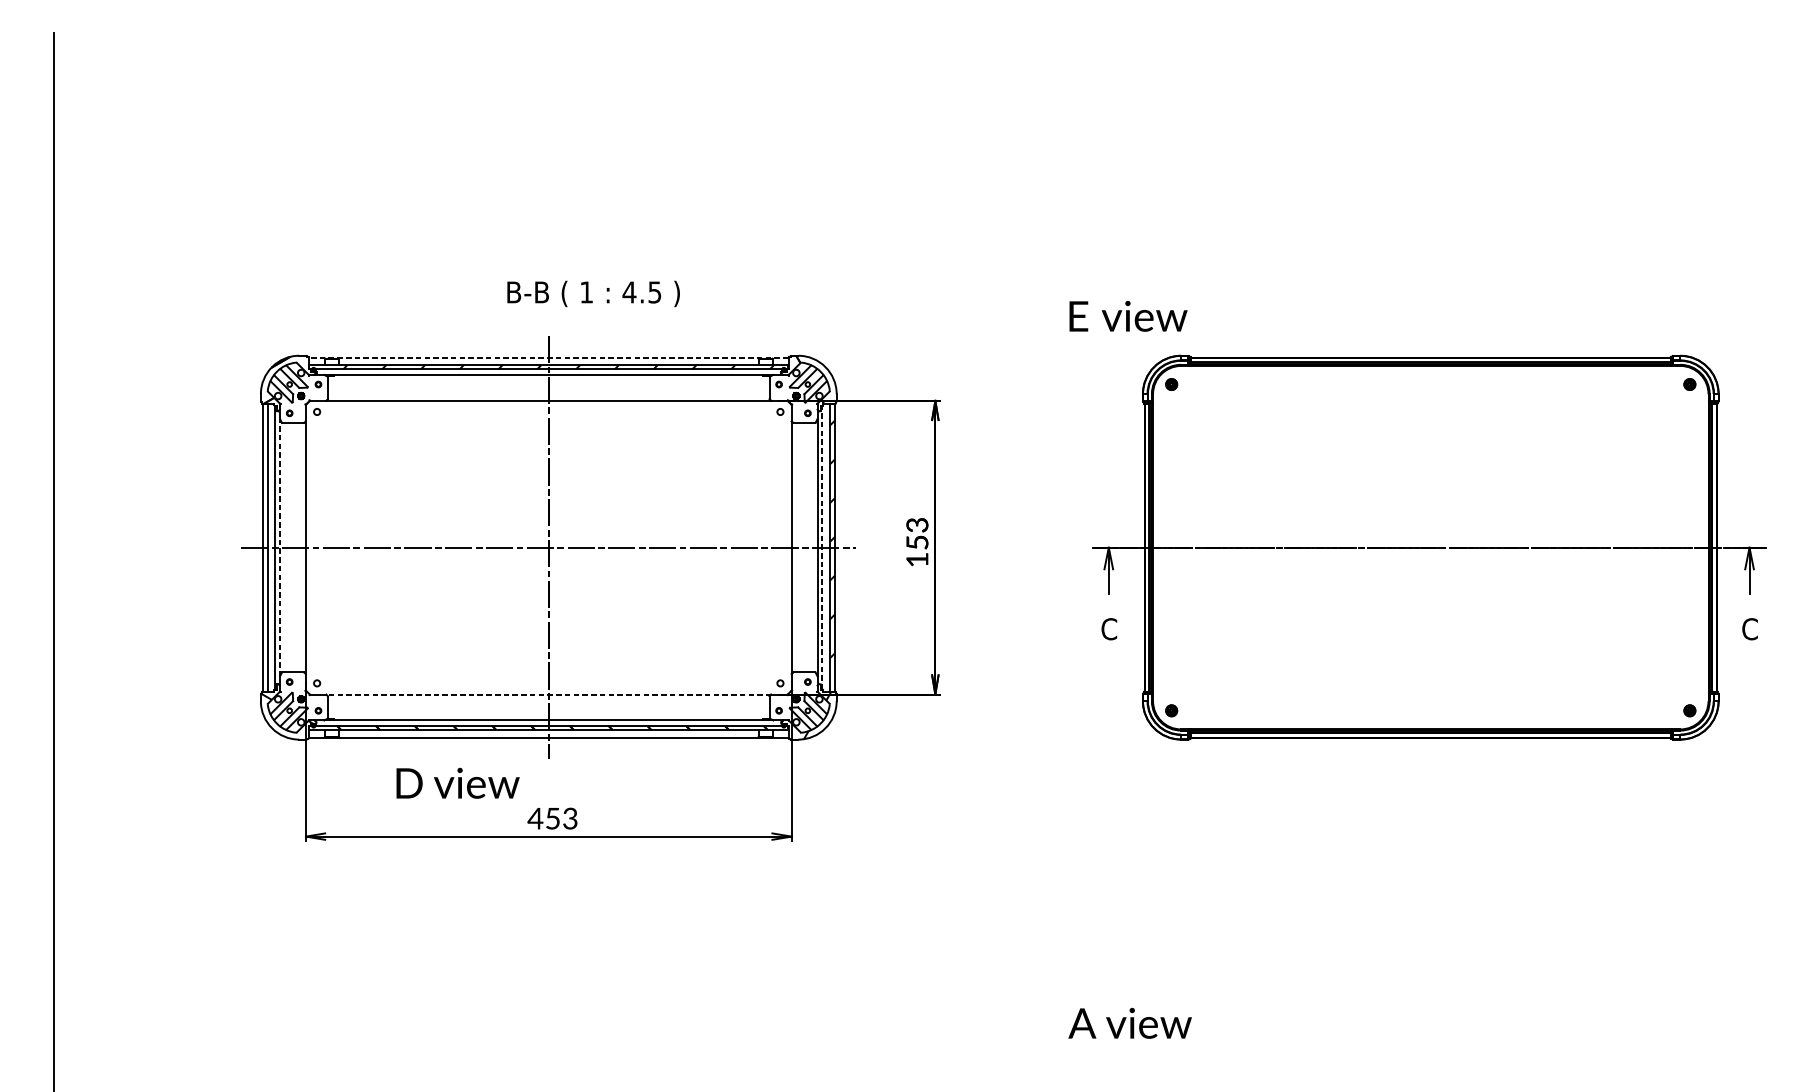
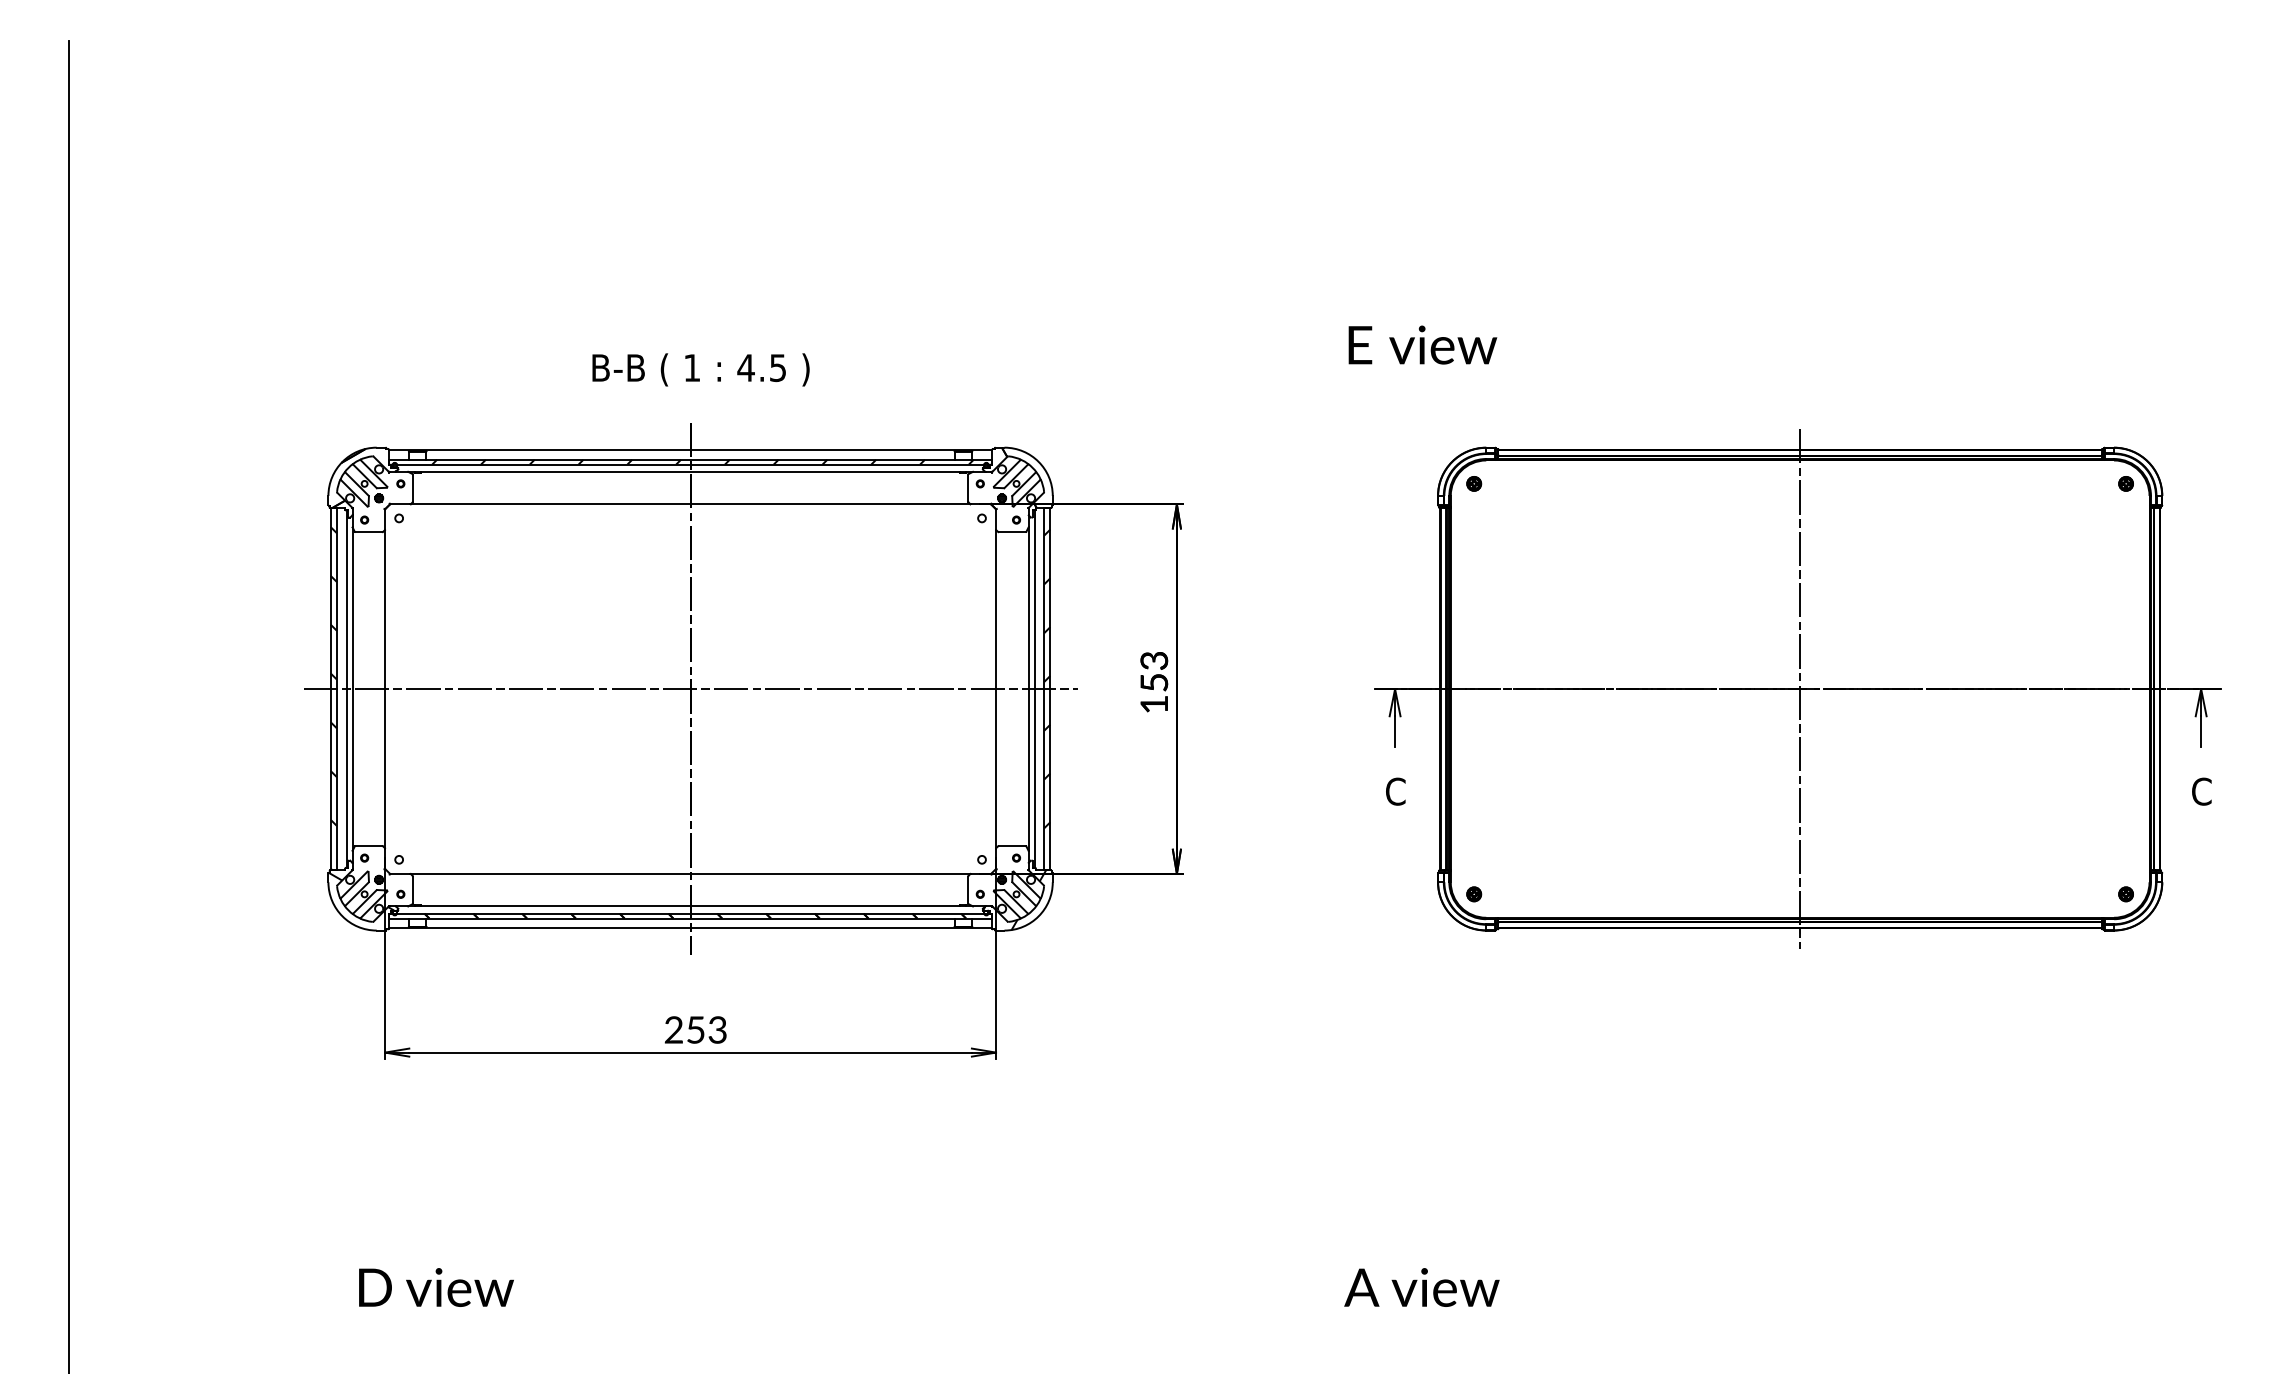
text: (593, 293) -> (700, 369), moved
text: (1128, 315) -> (1422, 344), moved
line: (548, 358) -> (690, 450), dashed -> solid
line: (280, 547) -> (352, 689), dashed -> solid
line: (822, 547) -> (1034, 689), dashed -> solid
line: (1431, 547) -> (1800, 689), added
hatch: (264, 555) -> (333, 698), added
line: (548, 694) -> (690, 873), dashed -> solid
text: (458, 783) -> (436, 1287), moved
text: (535, 818) -> (673, 1029), 453 -> 253

